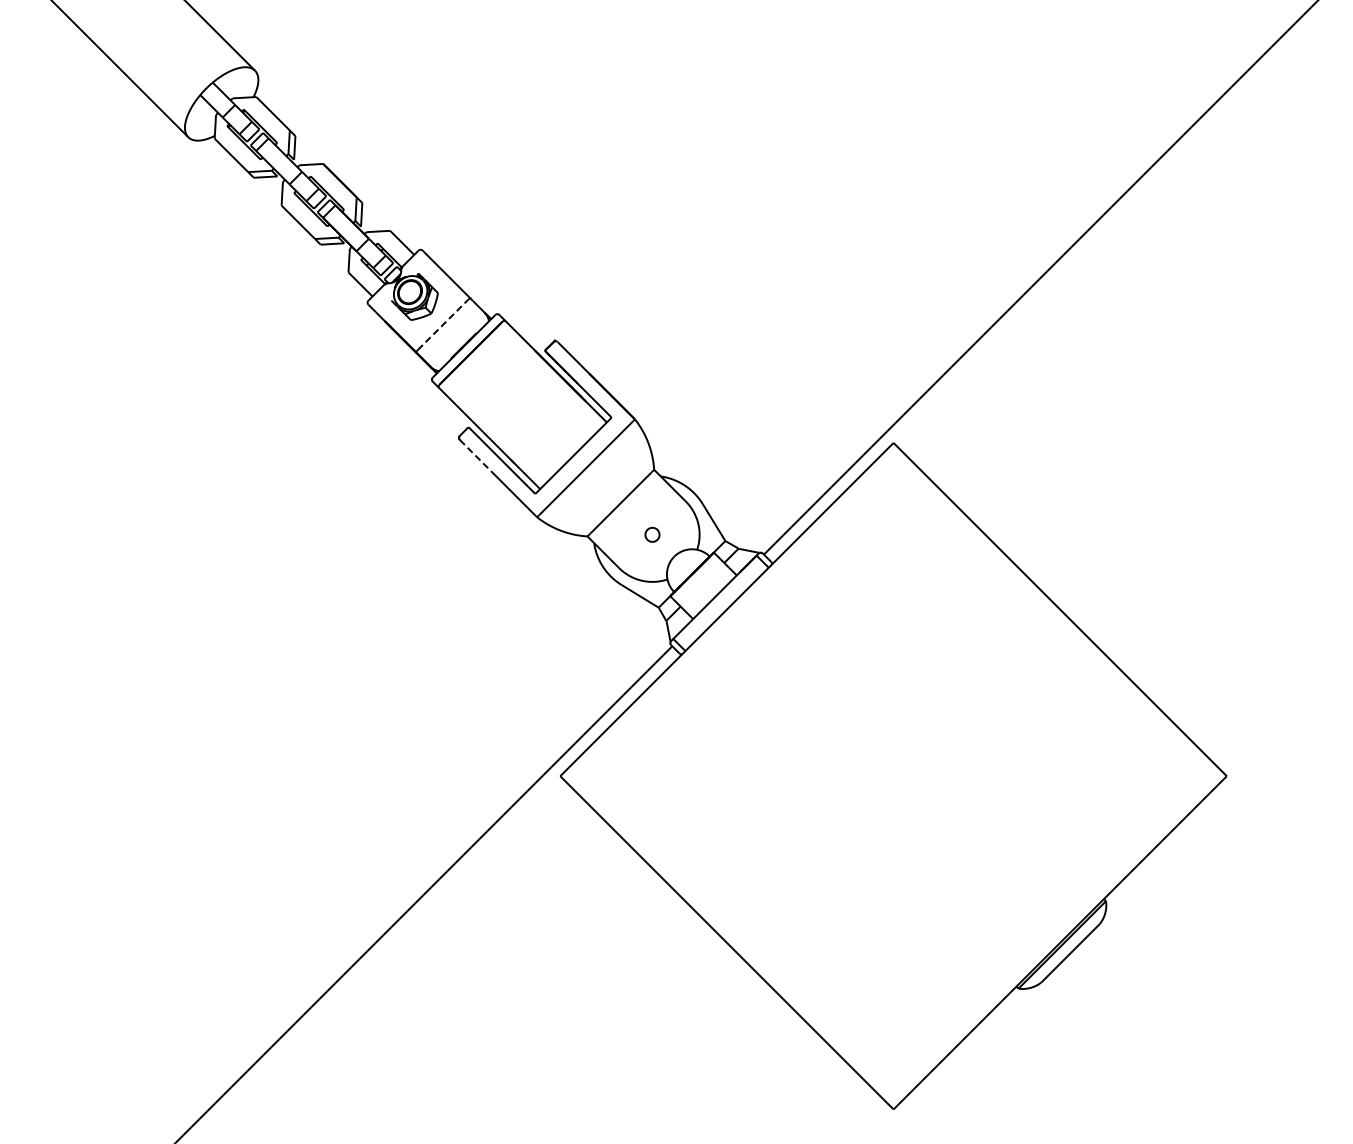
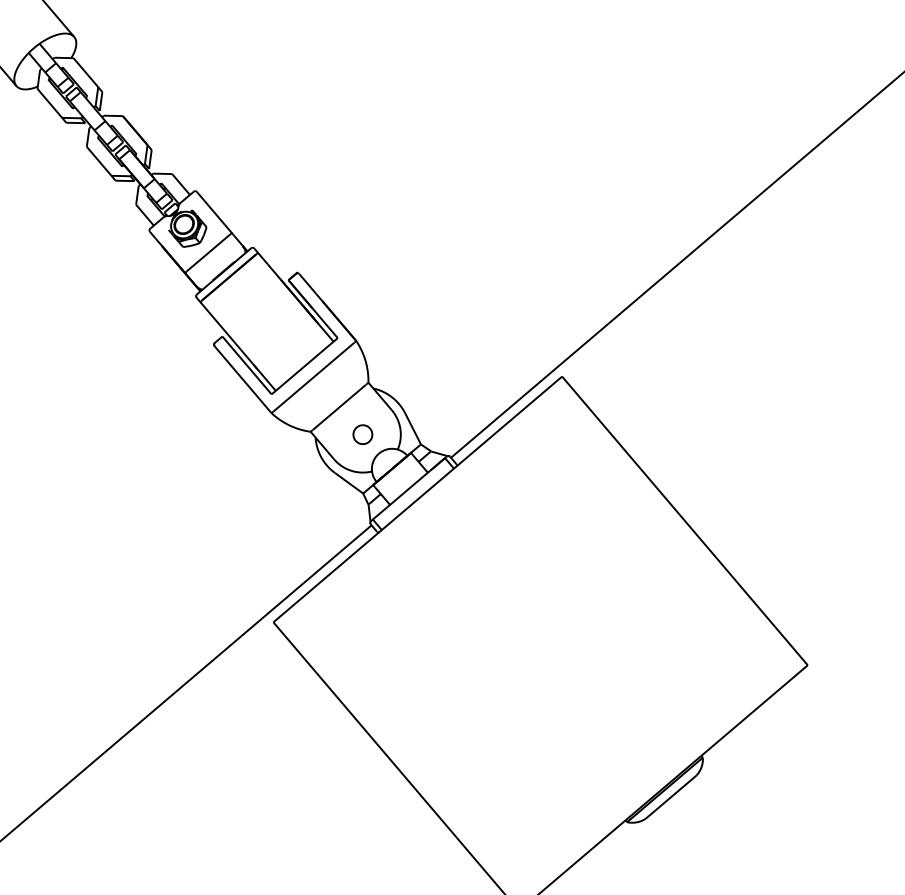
line: (443, 324) -> (208, 252), dashed -> solid
line: (475, 455) -> (226, 359), dashed -> solid
part: (652, 534) -> (362, 434), size x1.67

